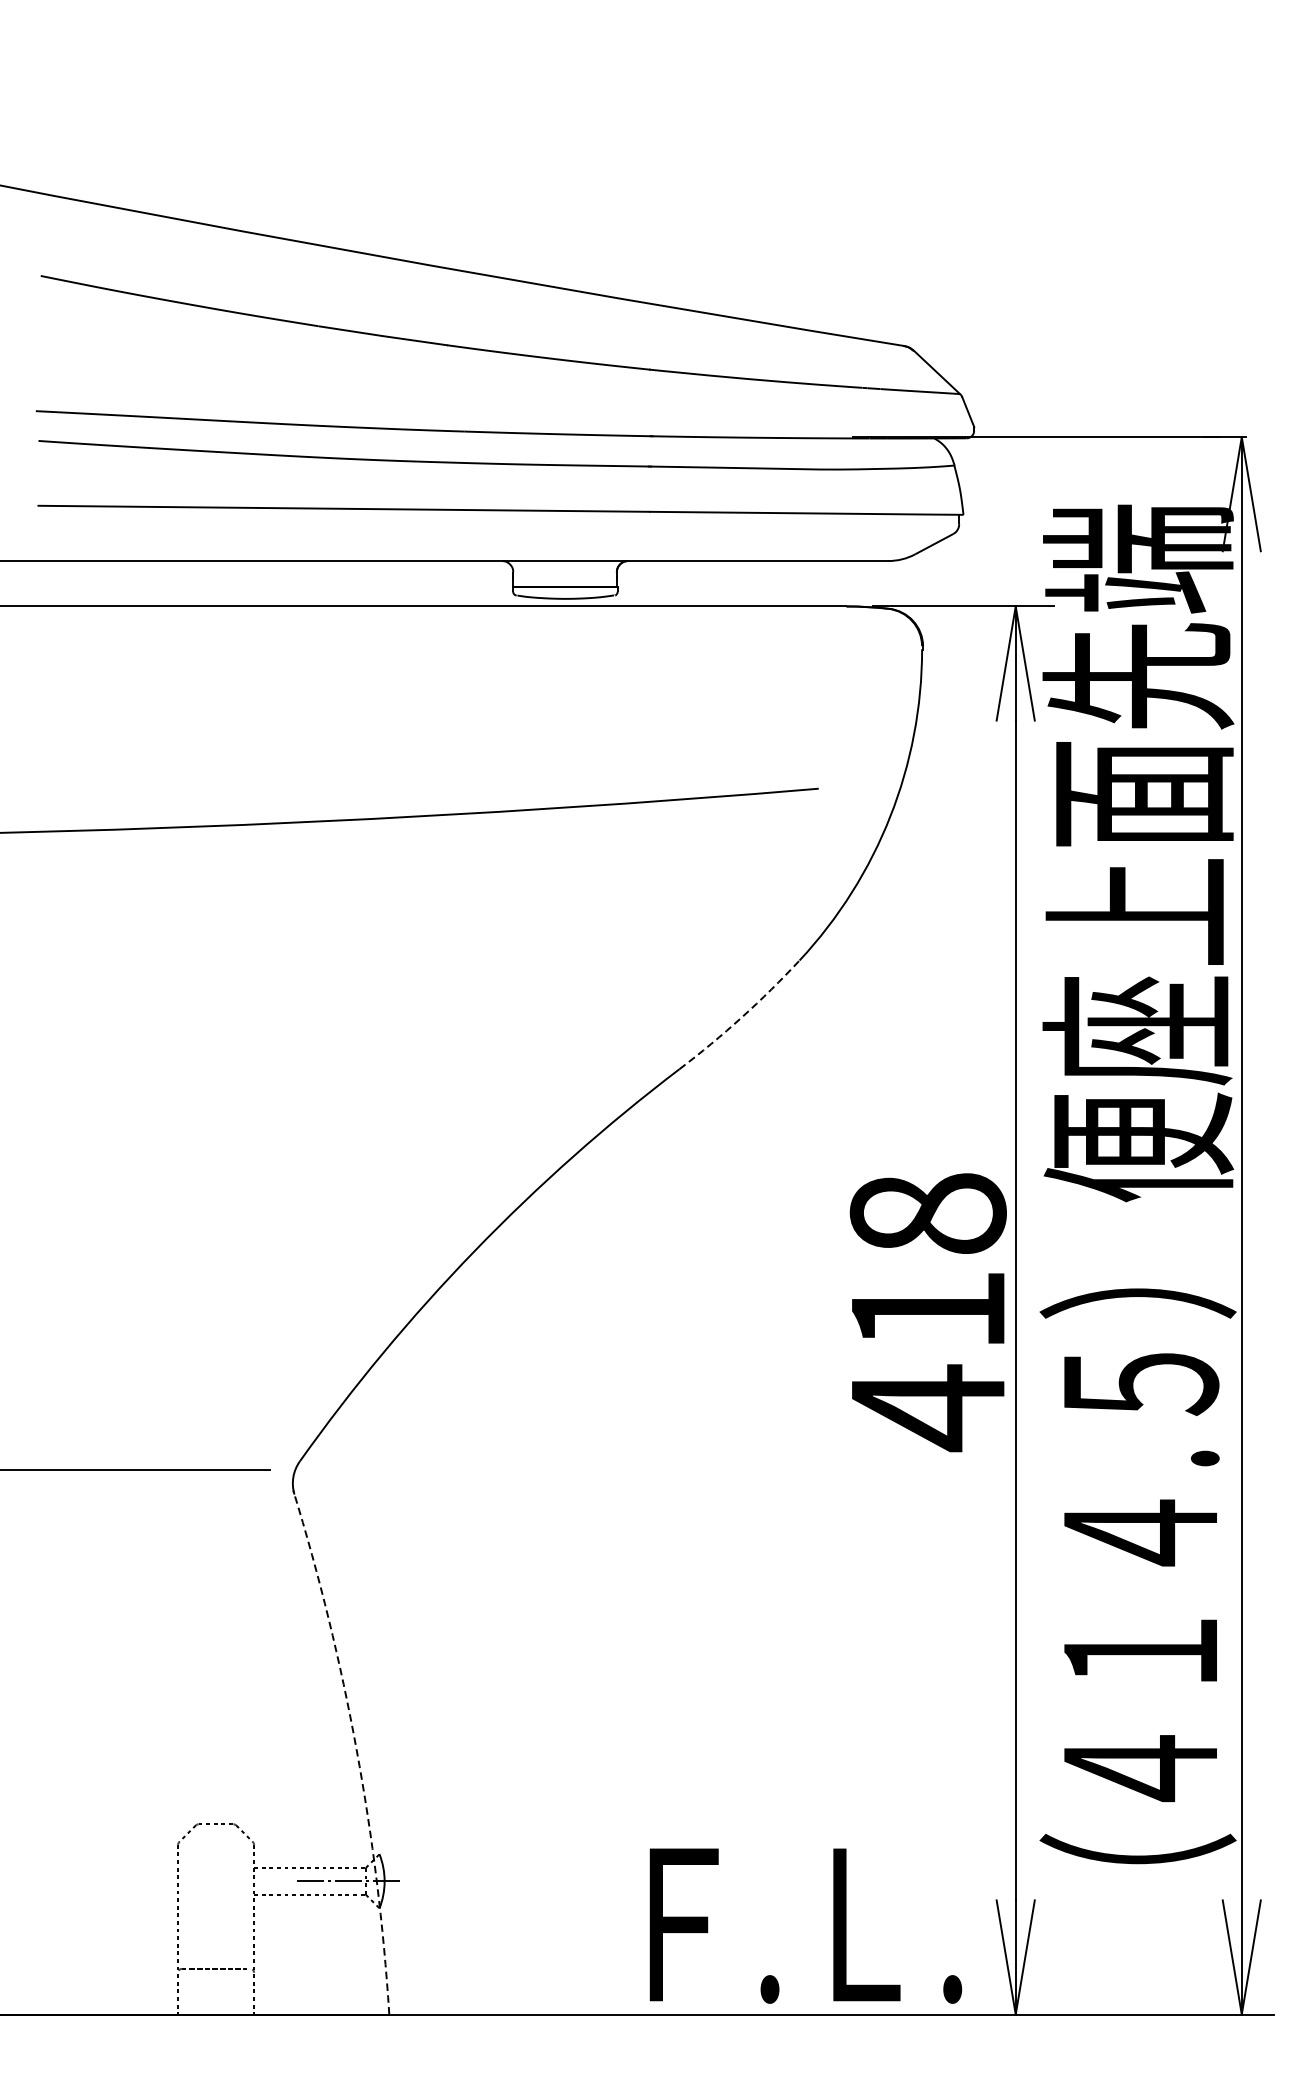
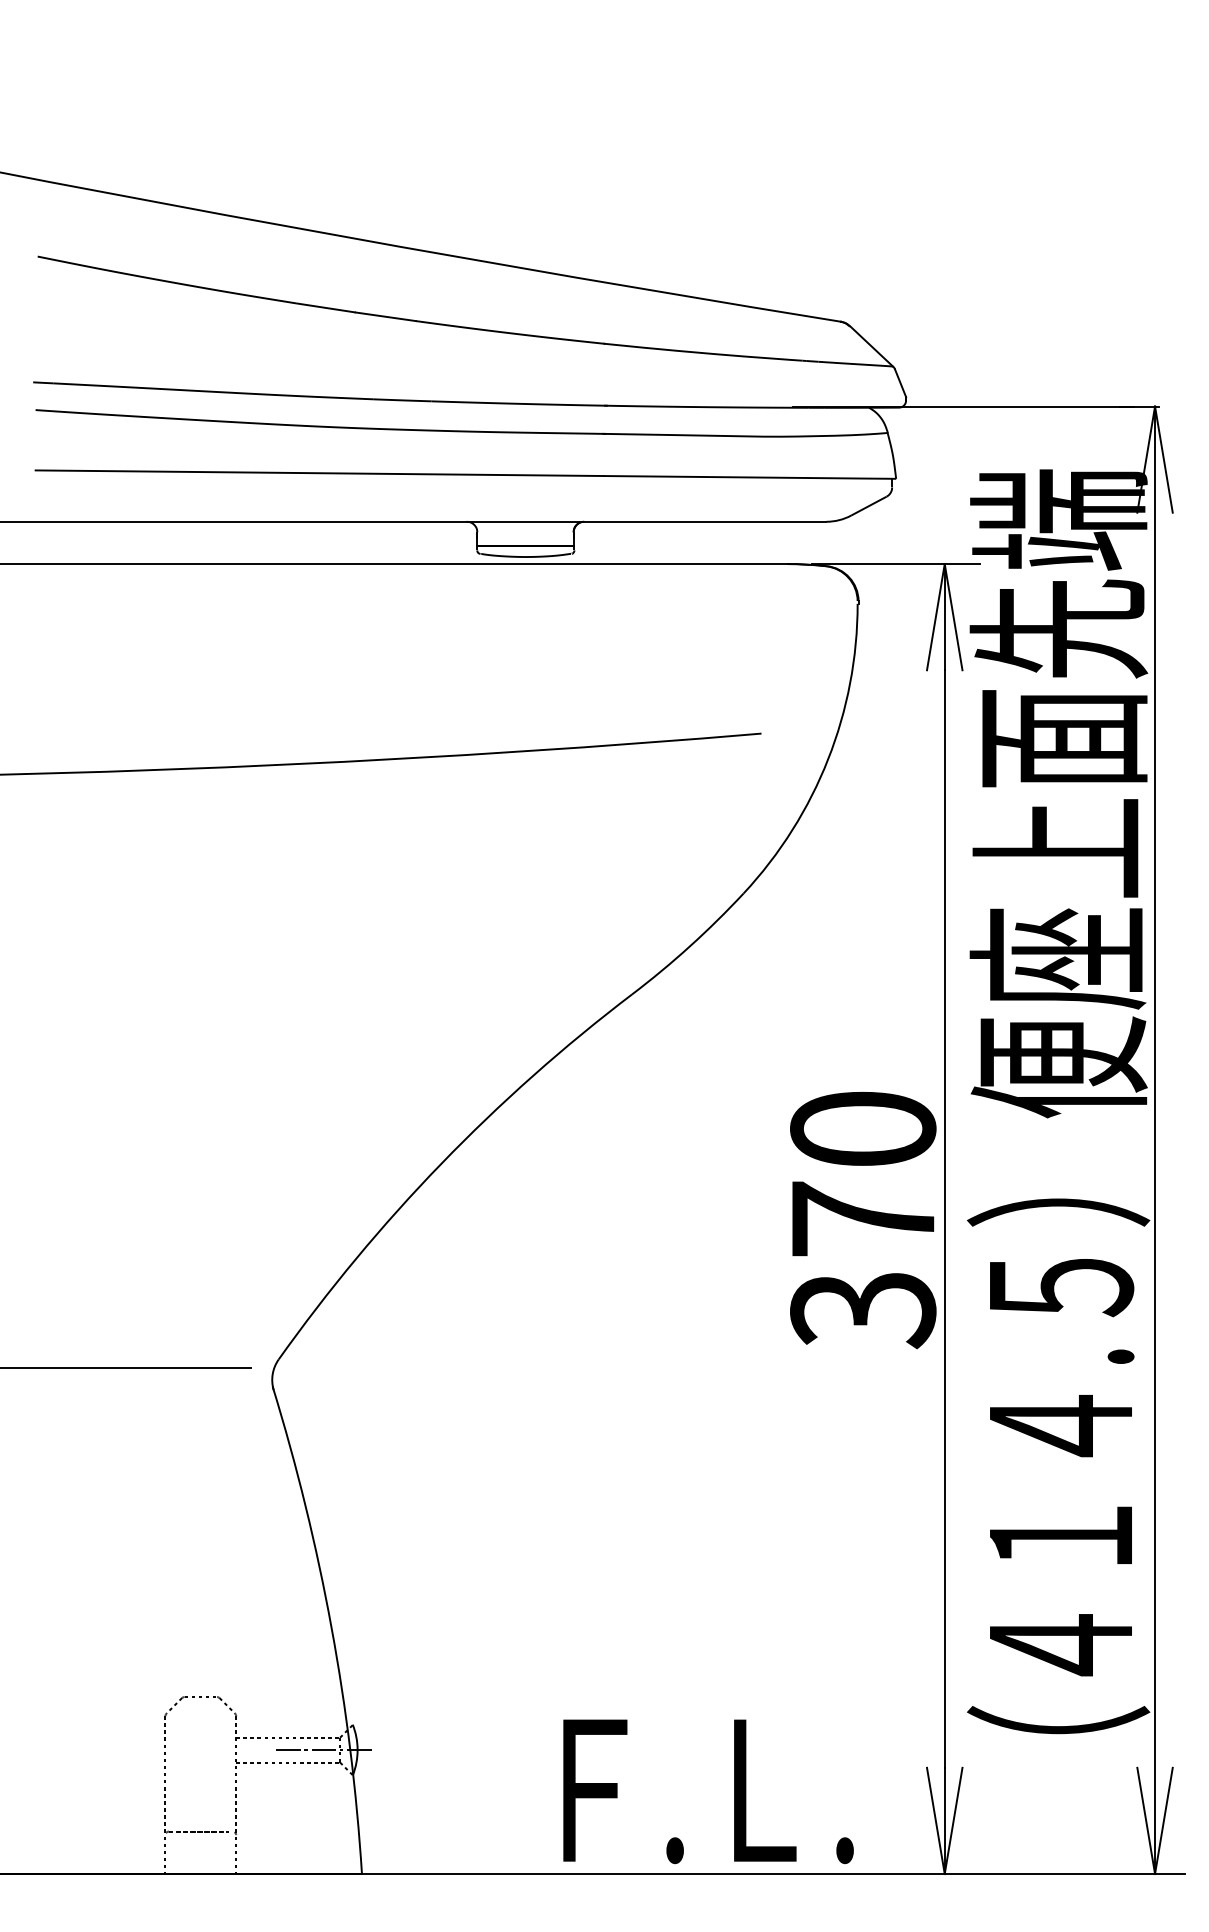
arc: (741, 1017) -> (689, 946), dashed -> solid
text: (928, 1312) -> (863, 1220), 418 -> 370
arc: (356, 1749) -> (331, 1627), dashed -> solid
text: (805, 1925) -> (708, 1791), moved

